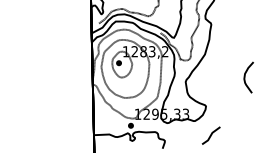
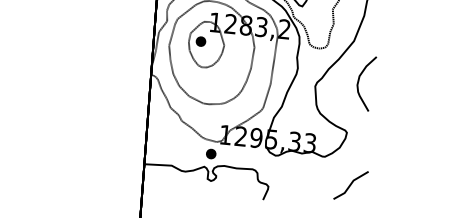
curve: (245, 77) -> (359, 82), moved

